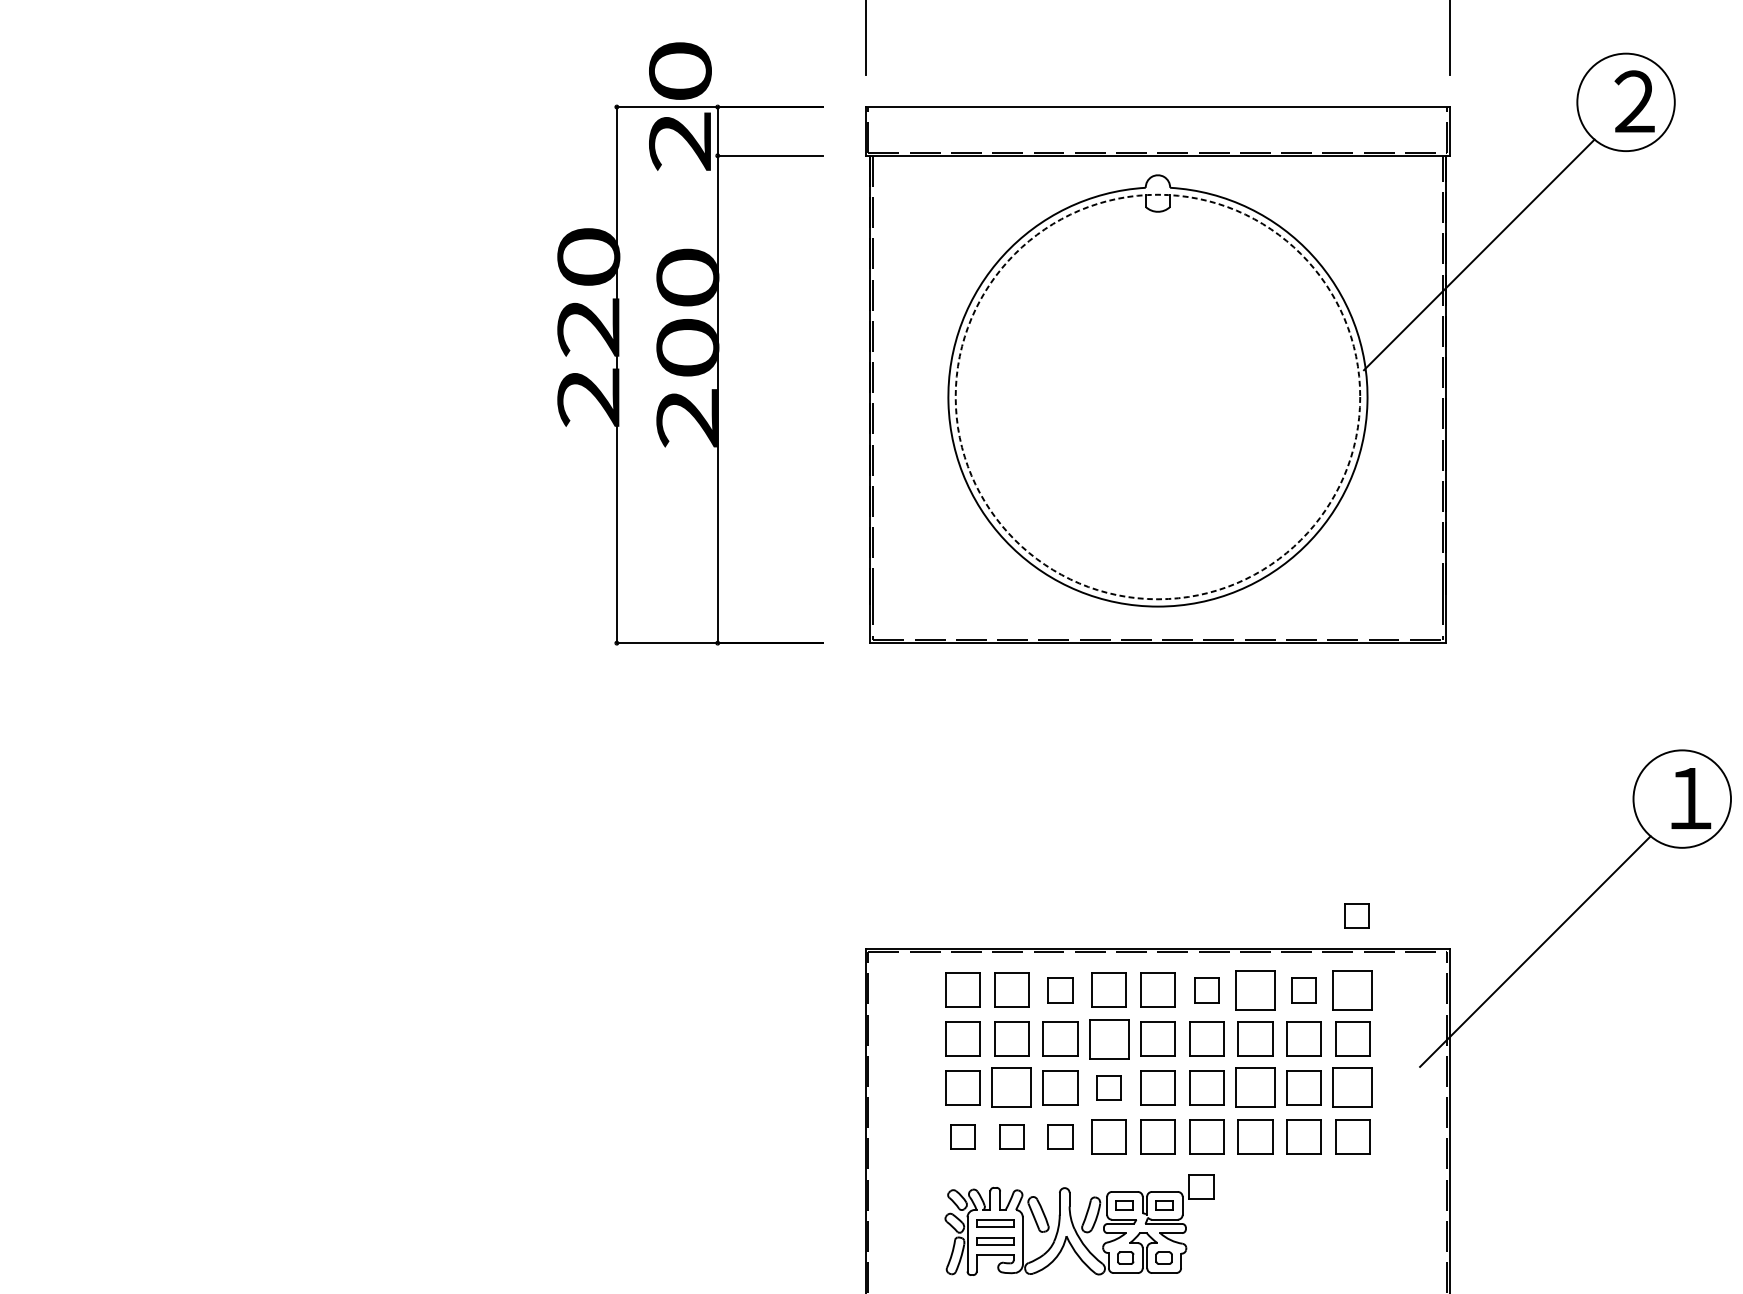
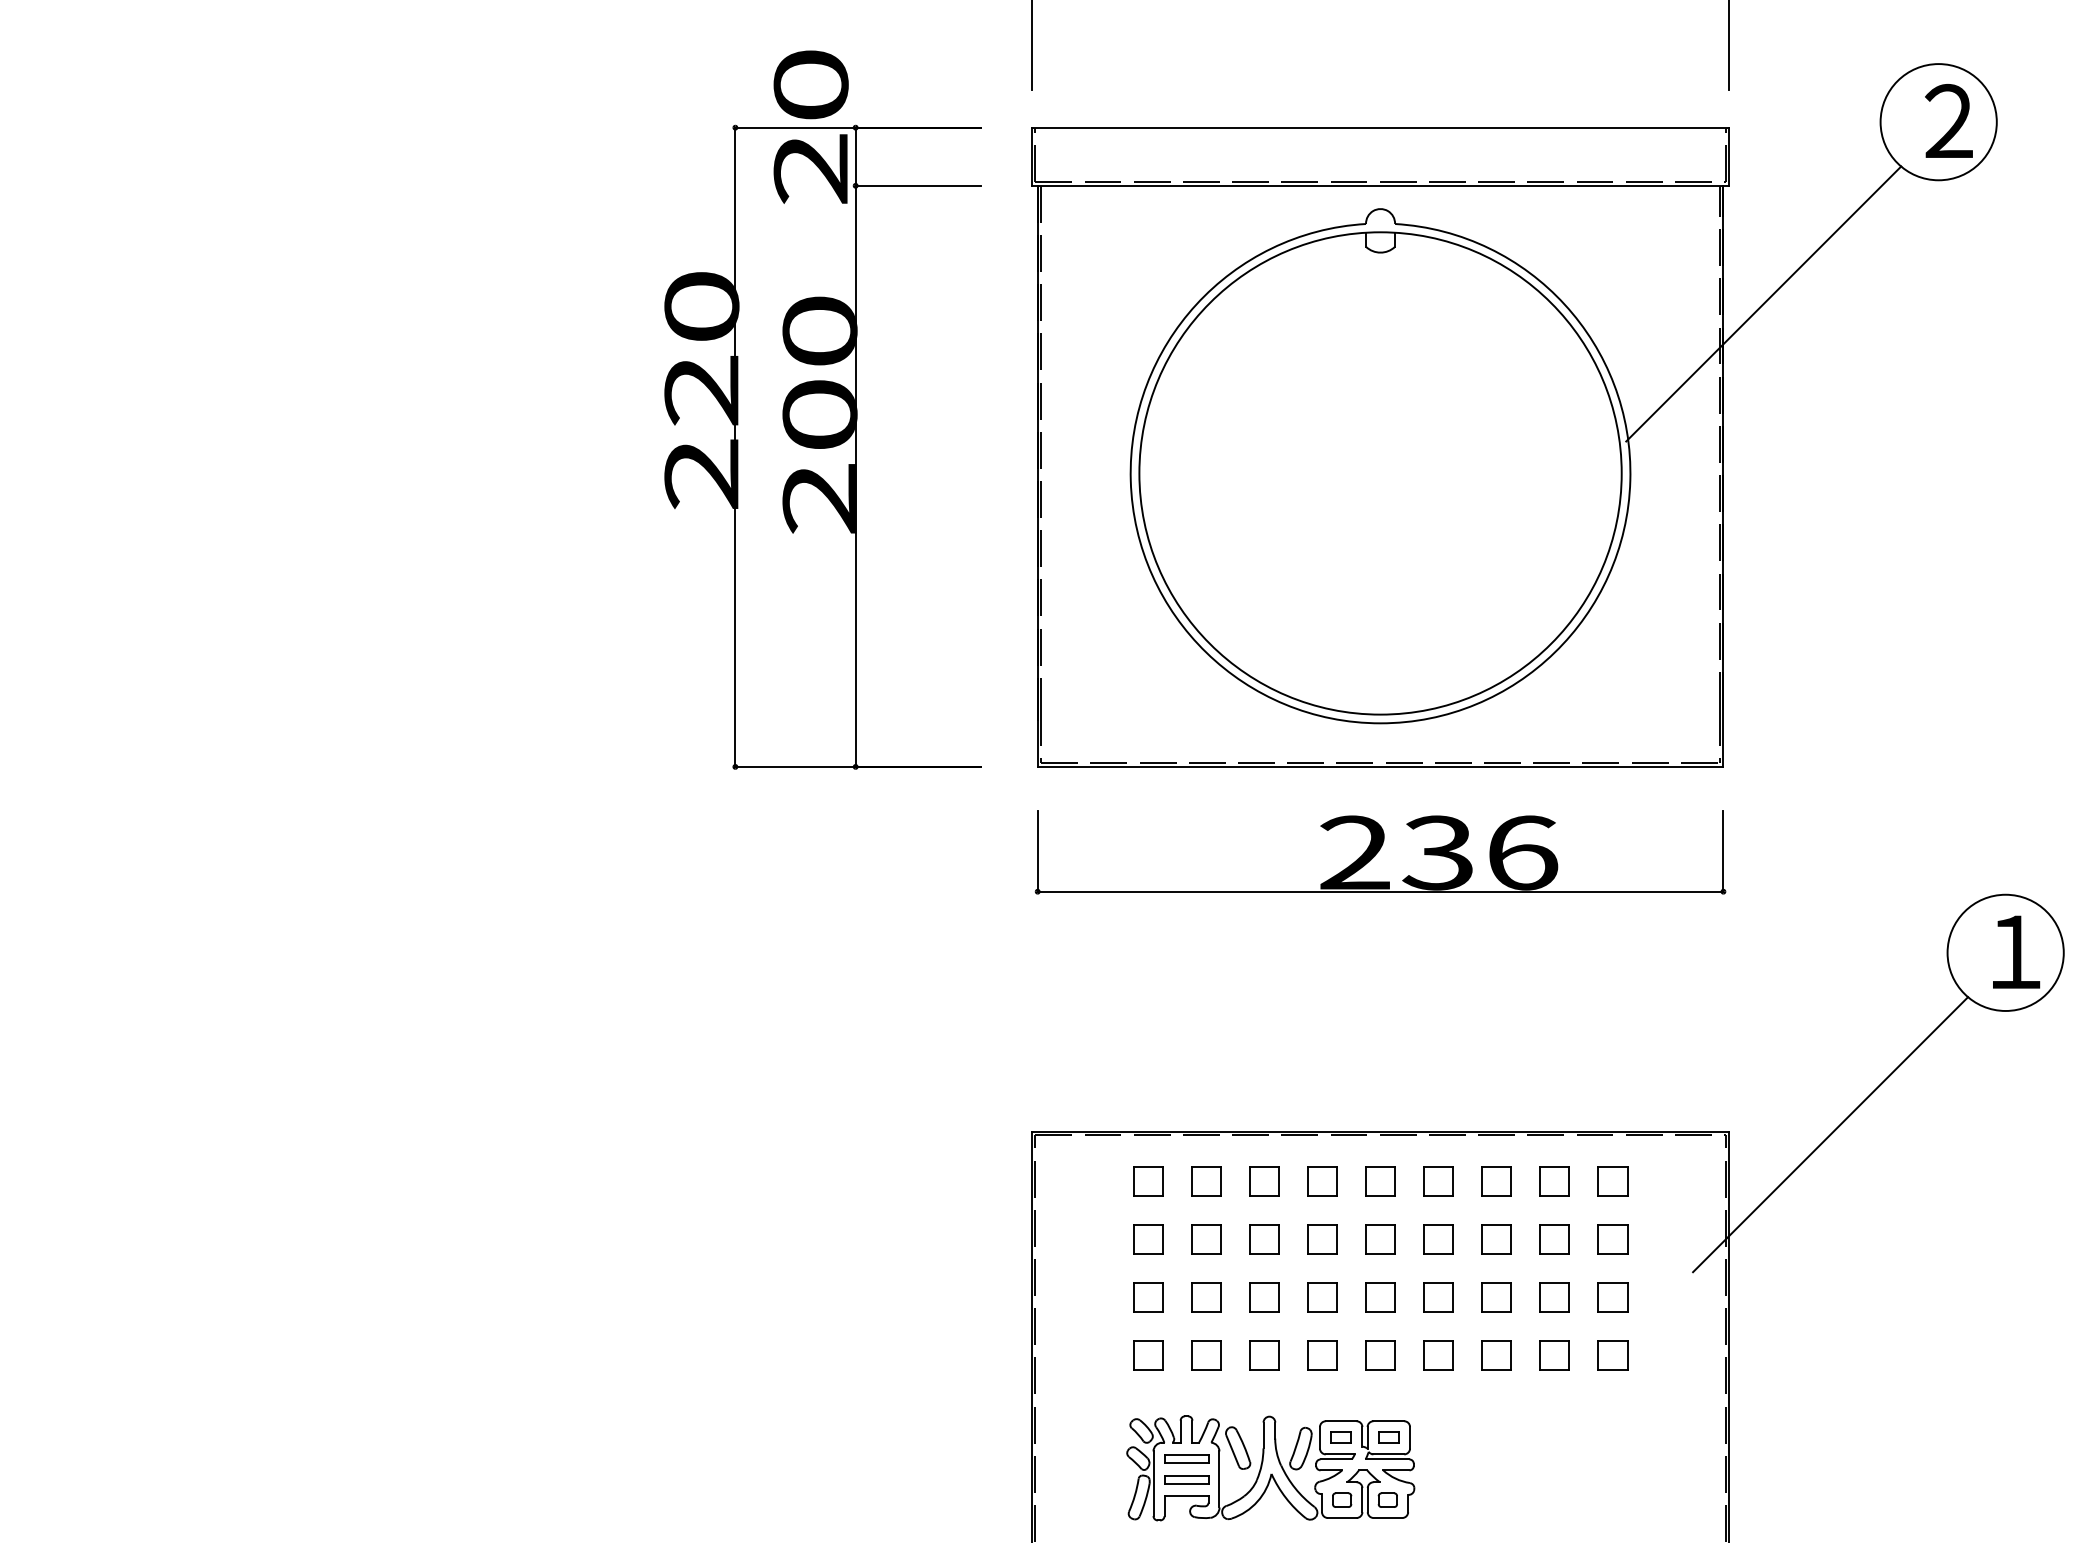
circle: (1157, 397) -> (1380, 473), dashed -> solid
part: (1157, 714) -> (1380, 852), added
part: (1356, 916) -> (1617, 1092), removed
part: (963, 990) -> (1148, 1181), size x0.71
part: (1011, 990) -> (1206, 1181), size x0.71
part: (1109, 990) -> (1322, 1181), size x0.71
part: (1157, 990) -> (1380, 1181), size x0.71
part: (1255, 990) -> (1496, 1181), size x0.62
part: (1352, 990) -> (1612, 1181), size x0.62
part: (963, 1039) -> (1148, 1239), size x0.71
part: (1011, 1039) -> (1206, 1239), size x0.71
part: (1060, 1039) -> (1264, 1239), size x0.71
part: (1109, 1039) -> (1322, 1239), size x0.62
part: (1157, 1039) -> (1380, 1239), size x0.71
part: (1206, 1039) -> (1438, 1239), size x0.71
part: (1255, 1039) -> (1496, 1239), size x0.71
part: (1303, 1039) -> (1554, 1239), size x0.71
part: (1352, 1039) -> (1612, 1239), size x0.71
part: (963, 1088) -> (1148, 1297), size x0.71
part: (1011, 1088) -> (1206, 1297), size x0.62
part: (1060, 1088) -> (1264, 1297), size x0.71
part: (1157, 1088) -> (1380, 1297), size x0.71
part: (1206, 1088) -> (1438, 1297), size x0.71
part: (1255, 1088) -> (1496, 1297), size x0.62
part: (1303, 1088) -> (1554, 1297), size x0.71
part: (1352, 1088) -> (1612, 1297), size x0.62
part: (1109, 1136) -> (1322, 1355), size x0.71
part: (1157, 1136) -> (1380, 1355), size x0.71
part: (1206, 1136) -> (1438, 1355), size x0.71
part: (1255, 1136) -> (1496, 1355), size x0.71
part: (1303, 1136) -> (1554, 1355), size x0.71
part: (1352, 1136) -> (1612, 1355), size x0.71
part: (1201, 1187) -> (1432, 1415), removed

